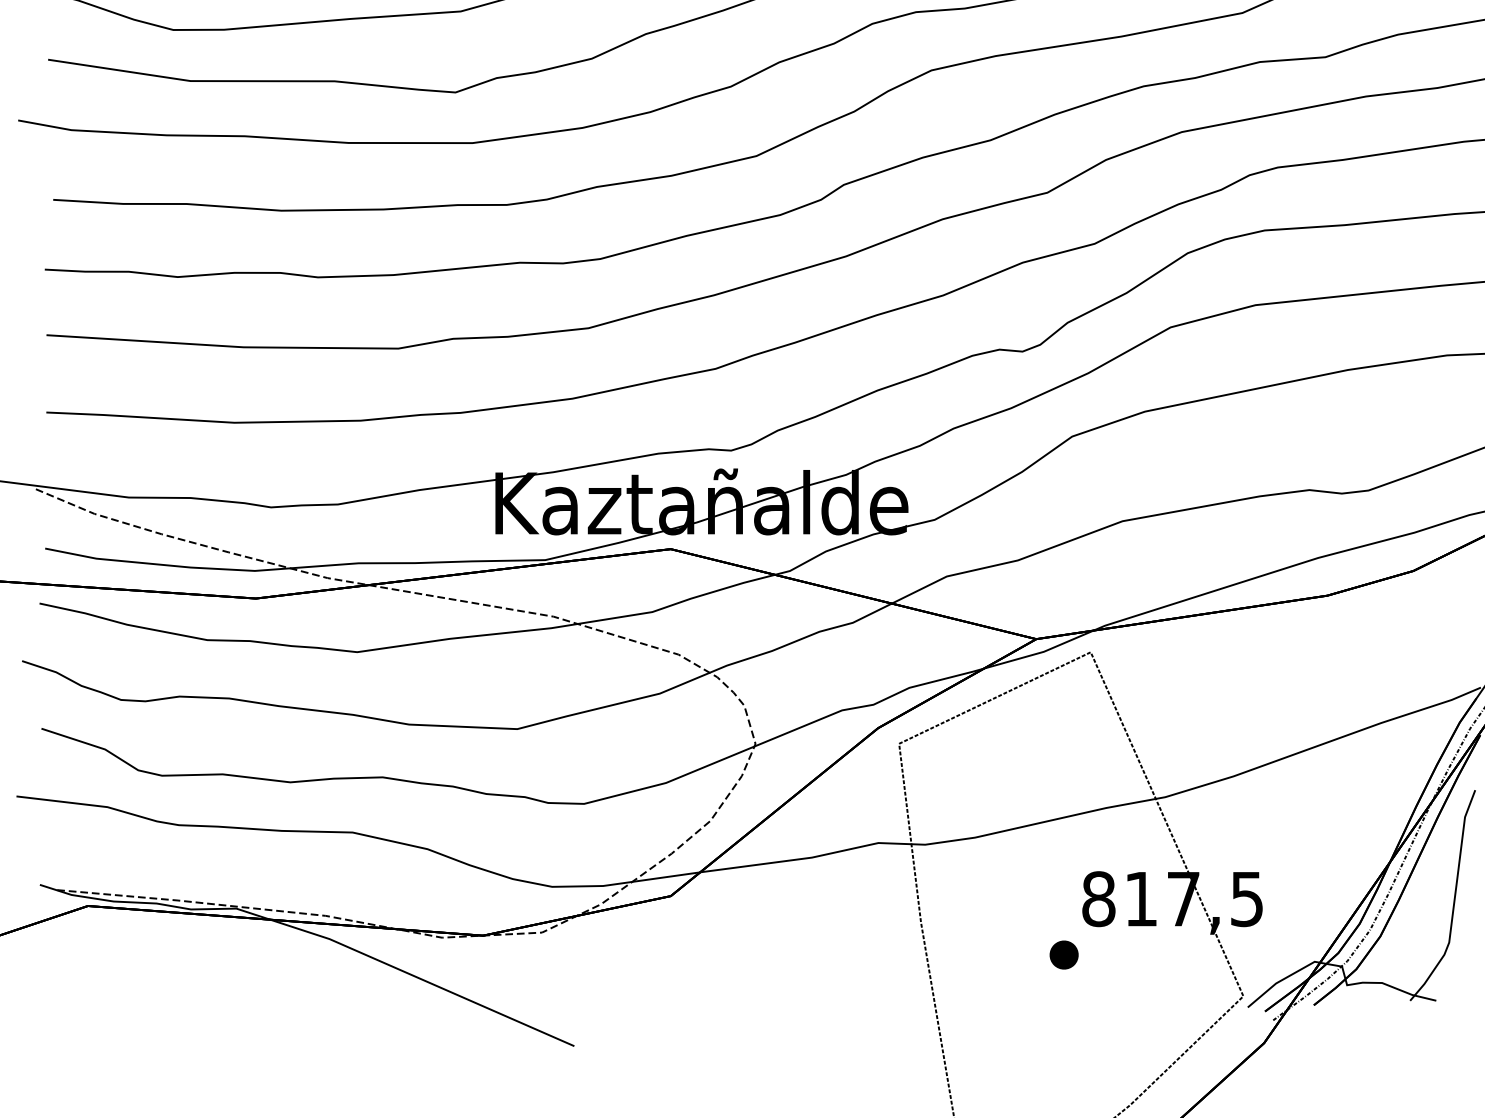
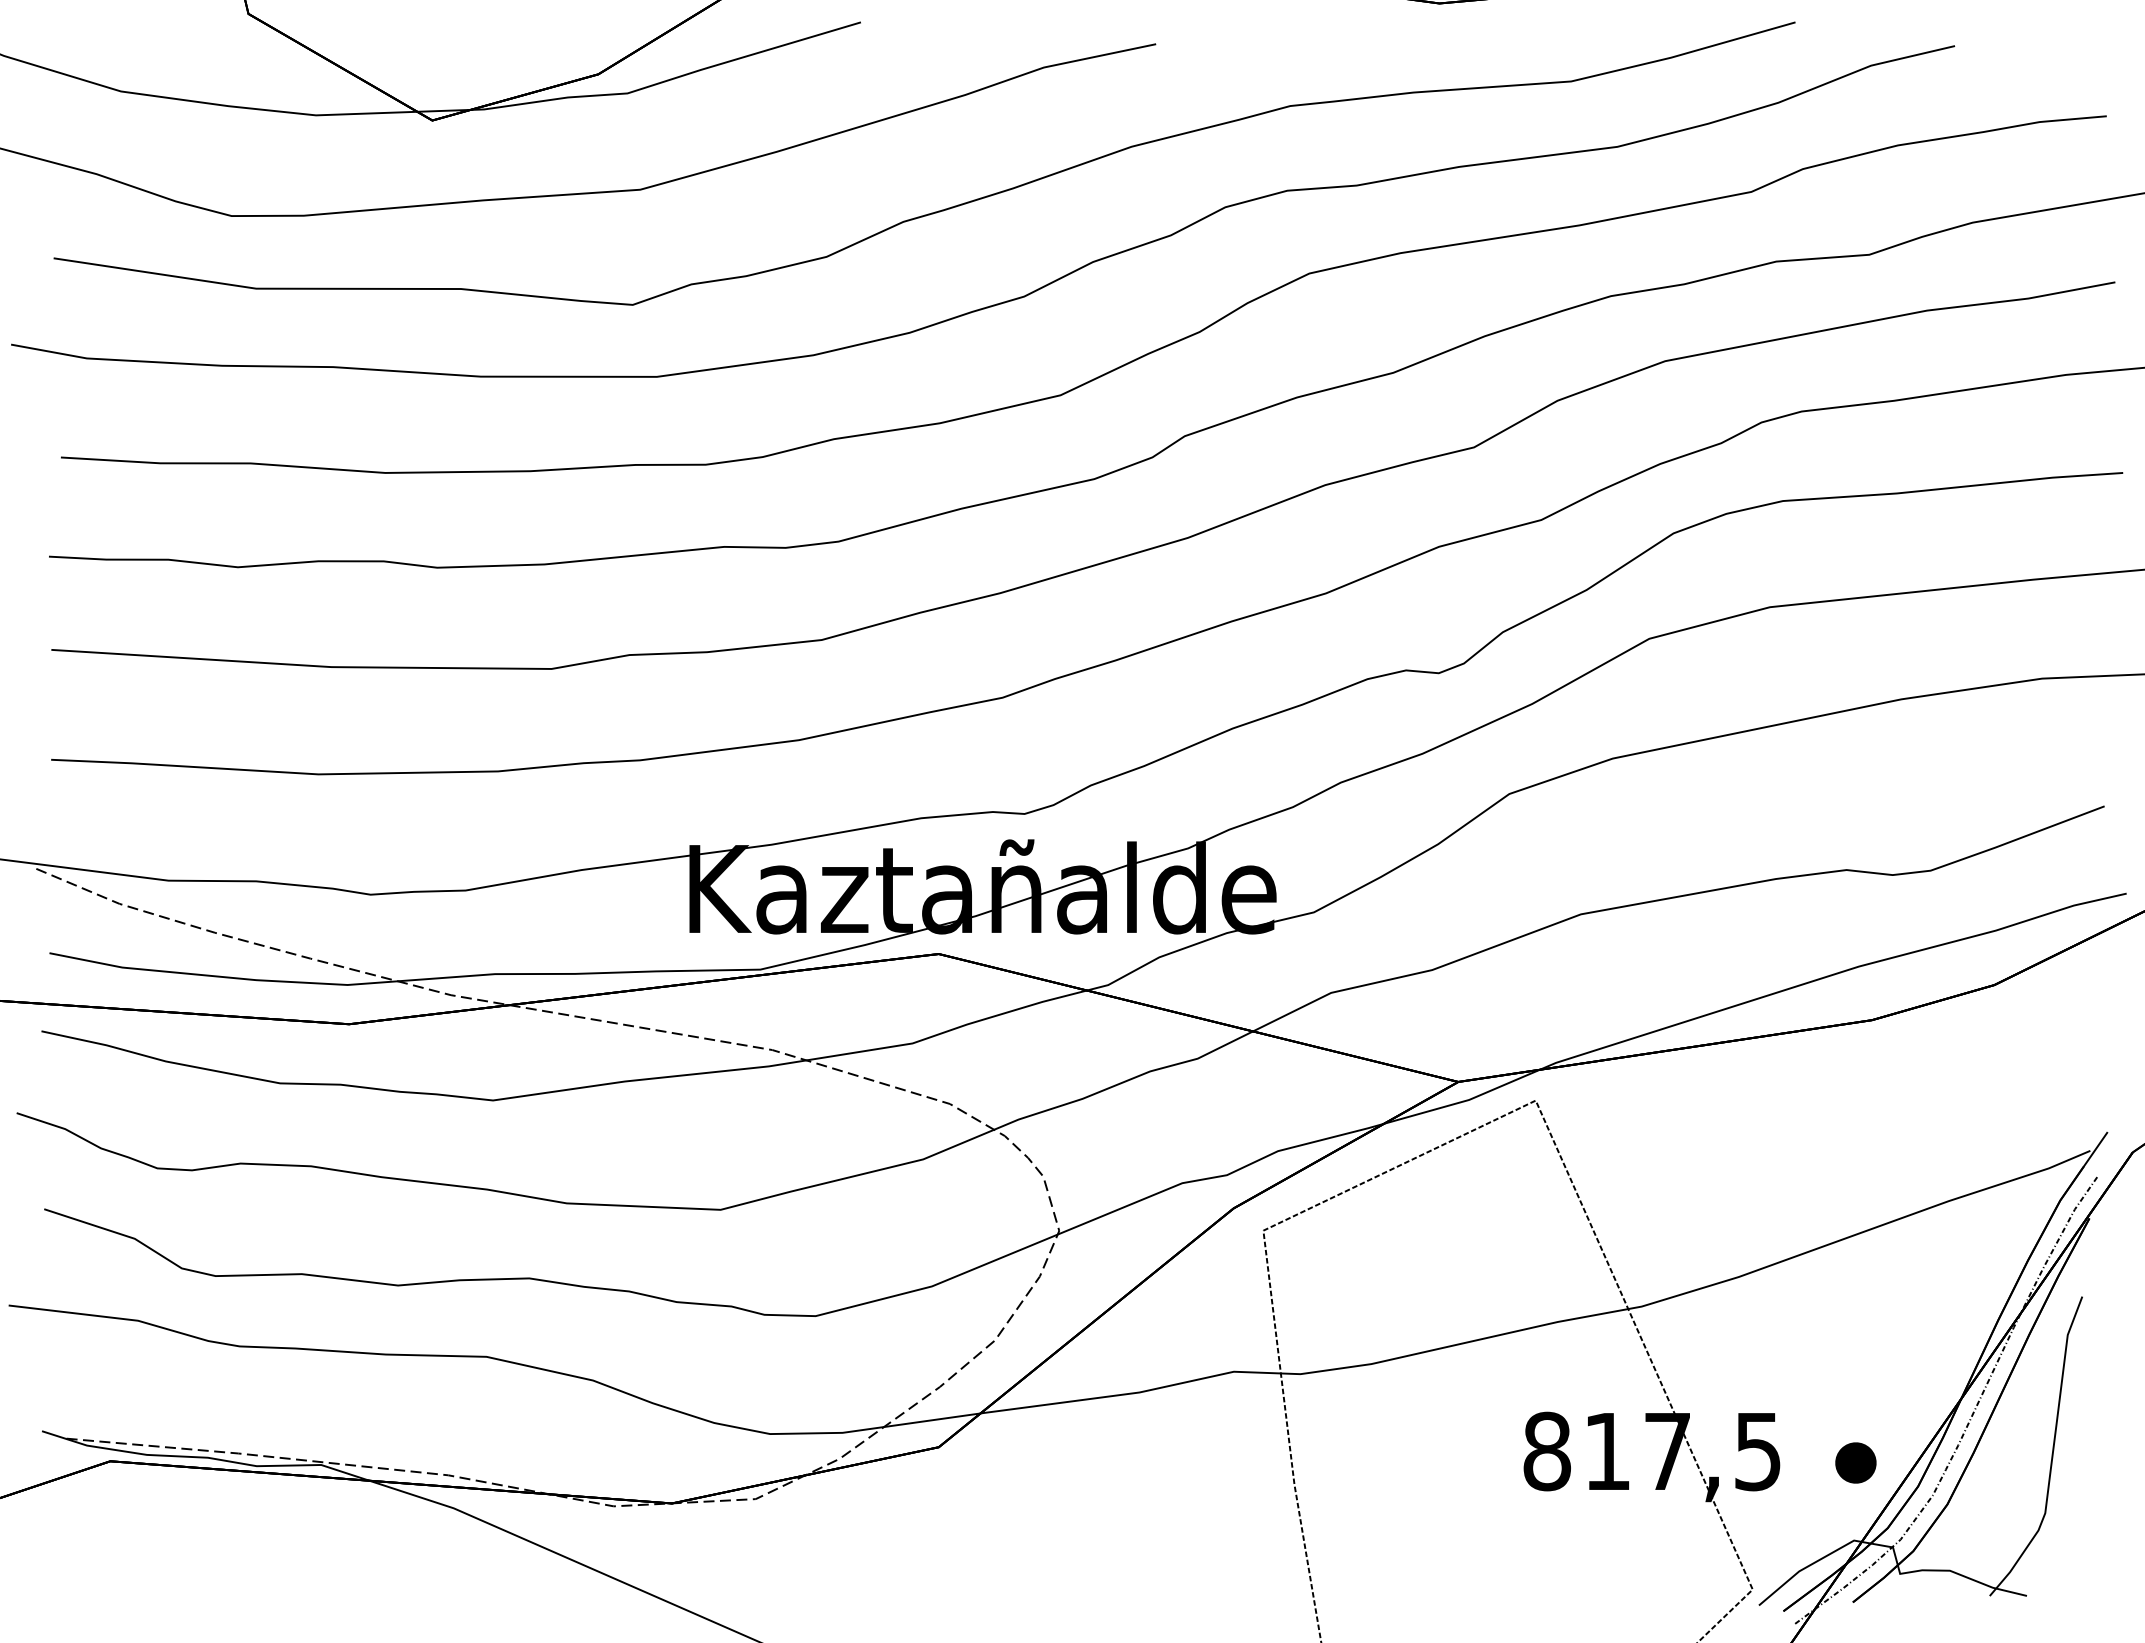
part: (1063, 954) -> (1855, 1462), moved

